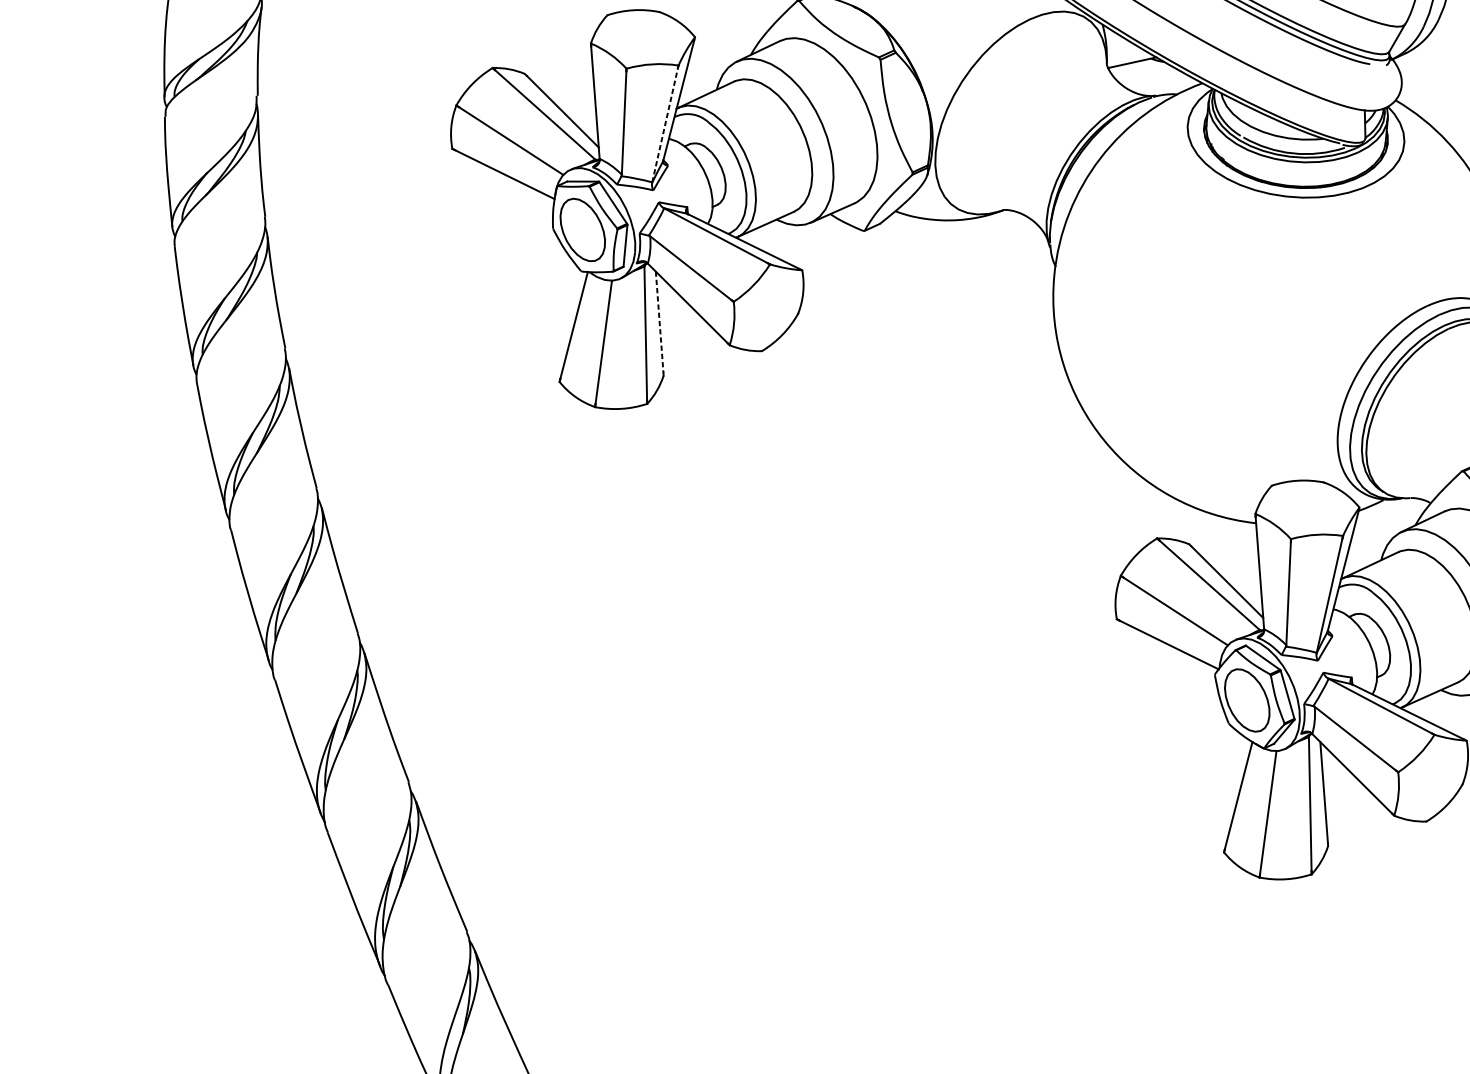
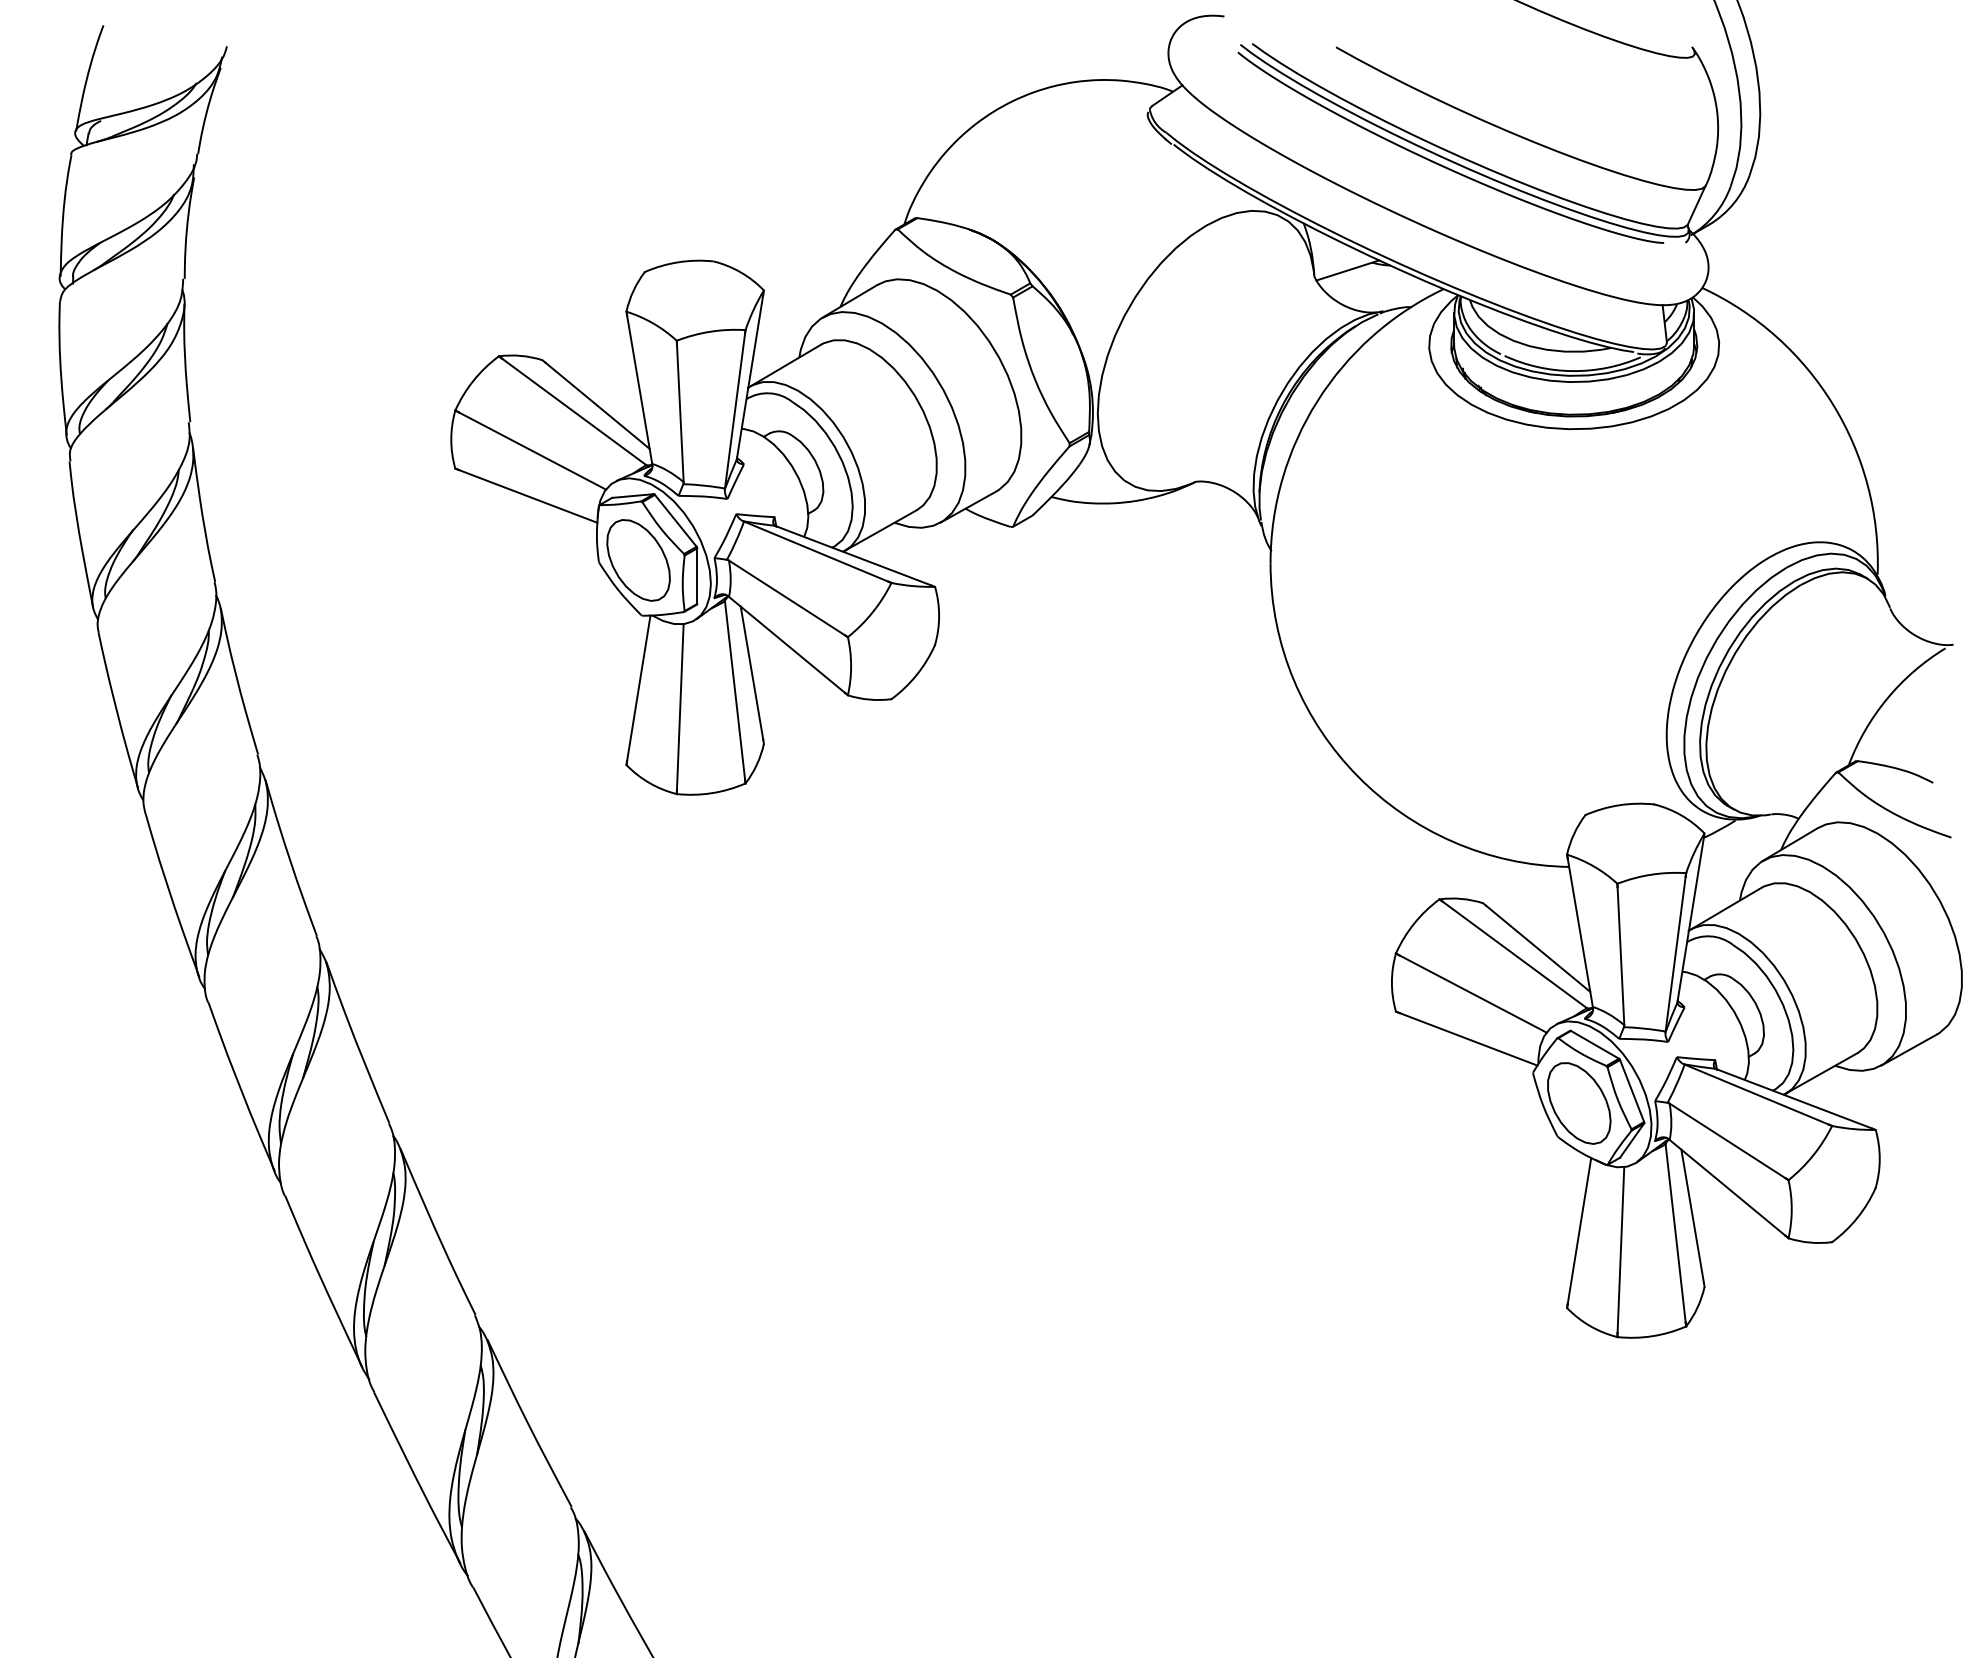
line: (665, 124) -> (735, 410), dashed -> solid
line: (659, 322) -> (752, 673), dashed -> solid

